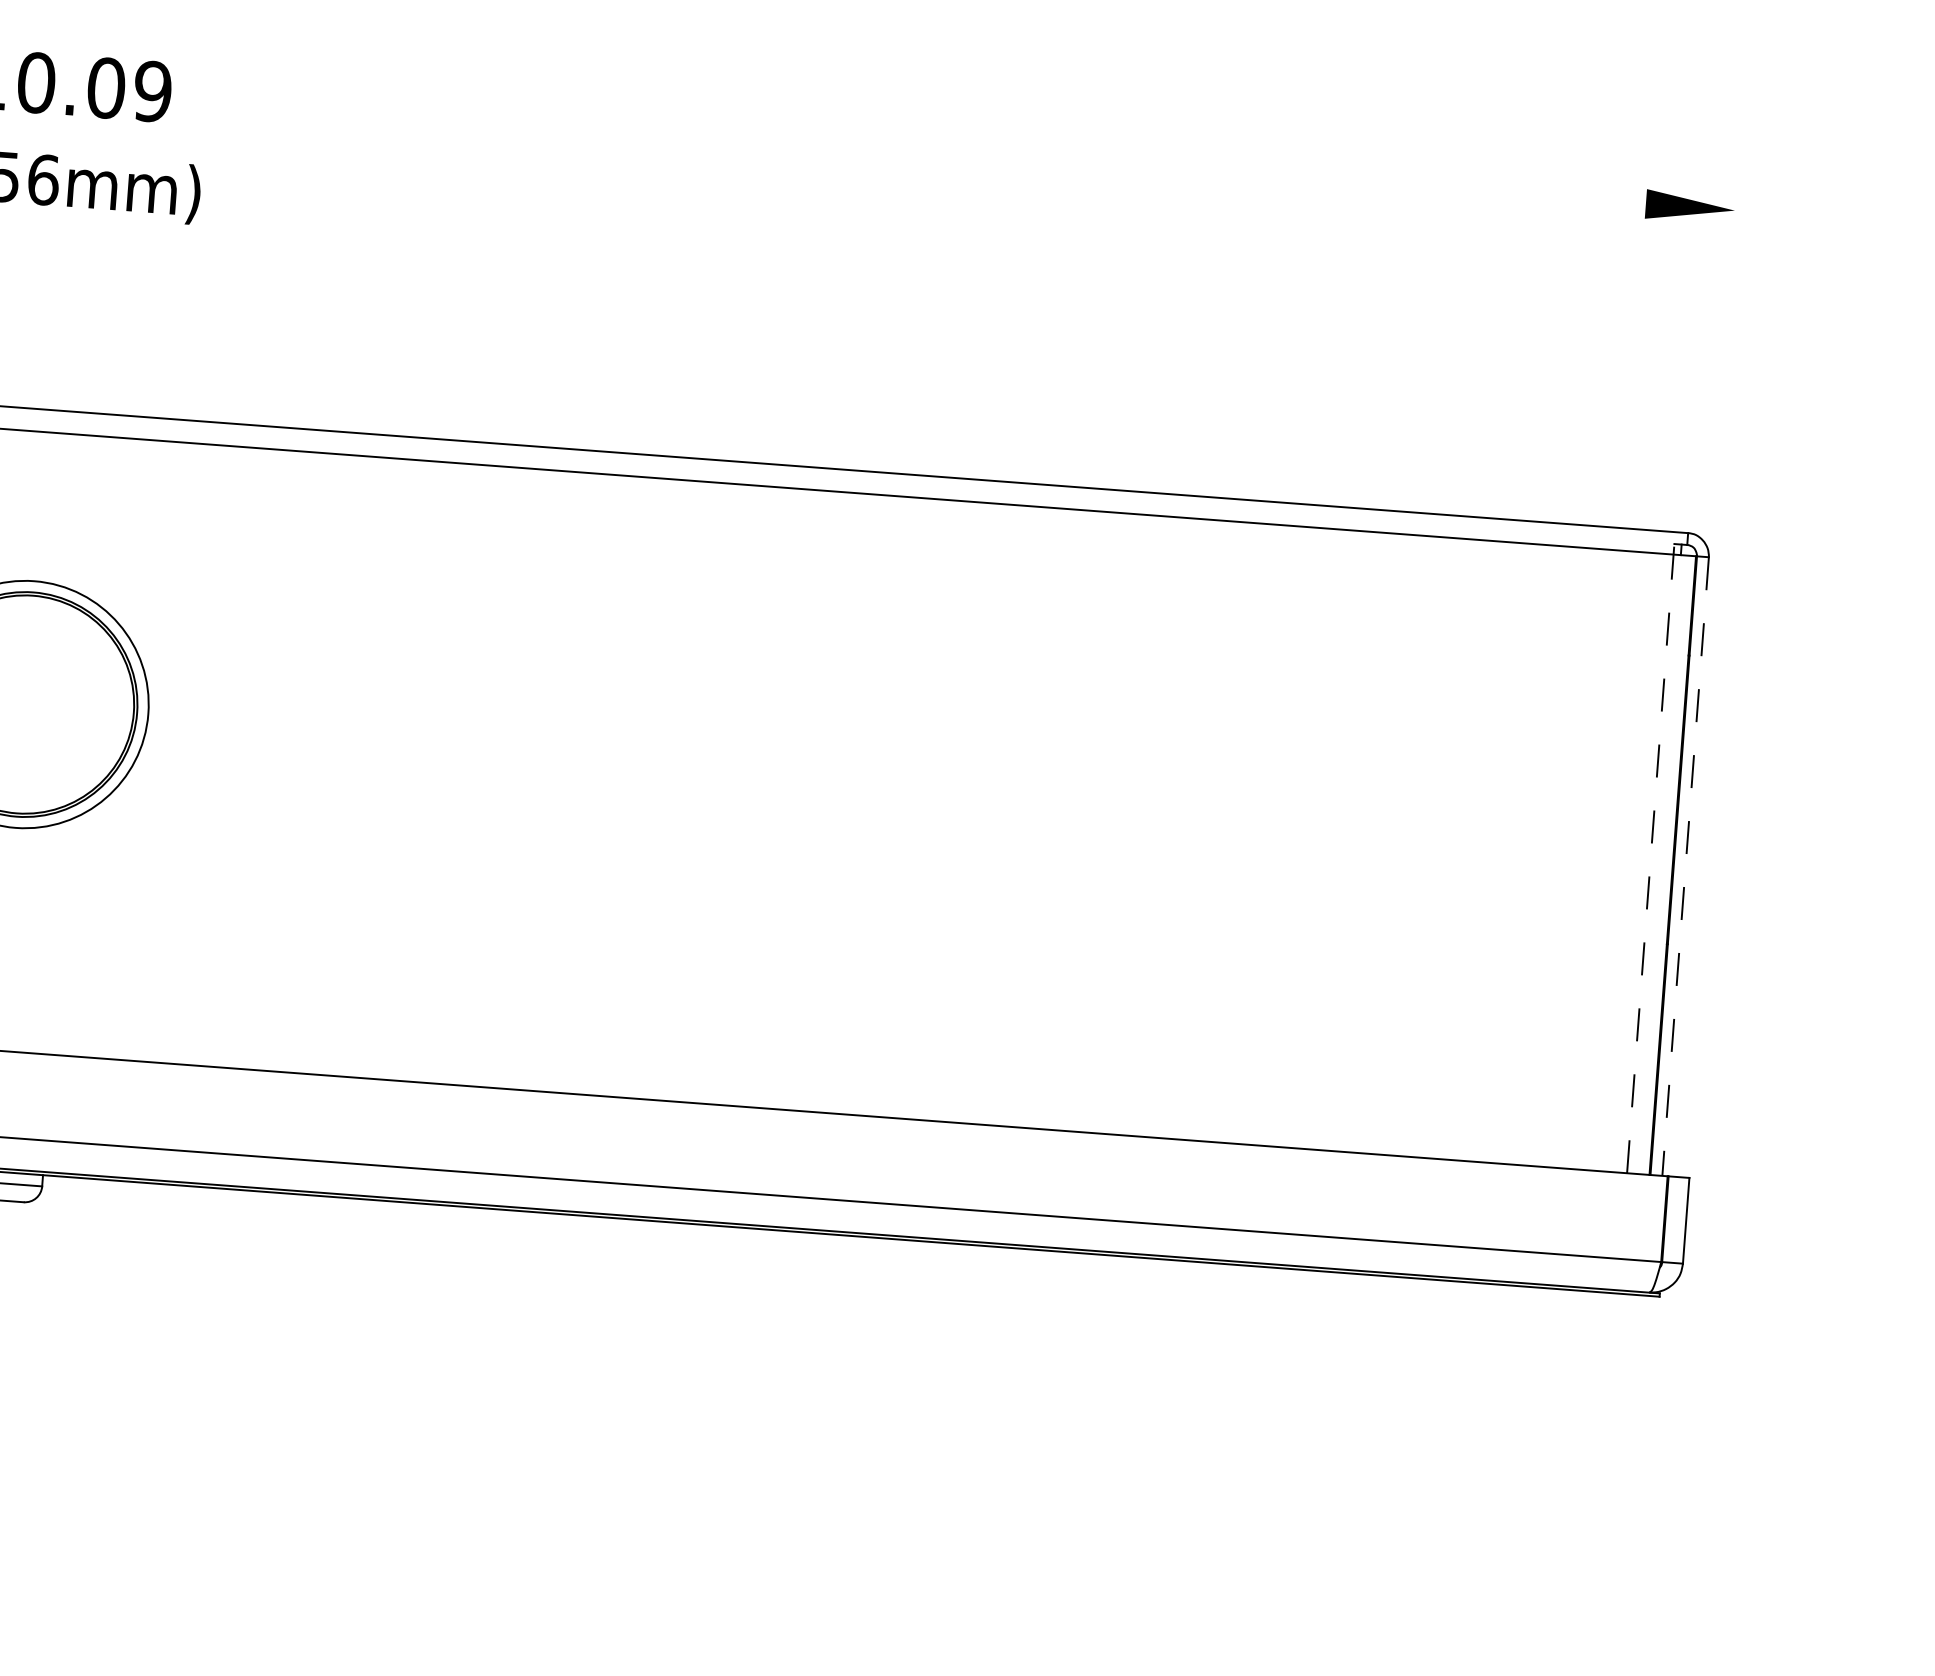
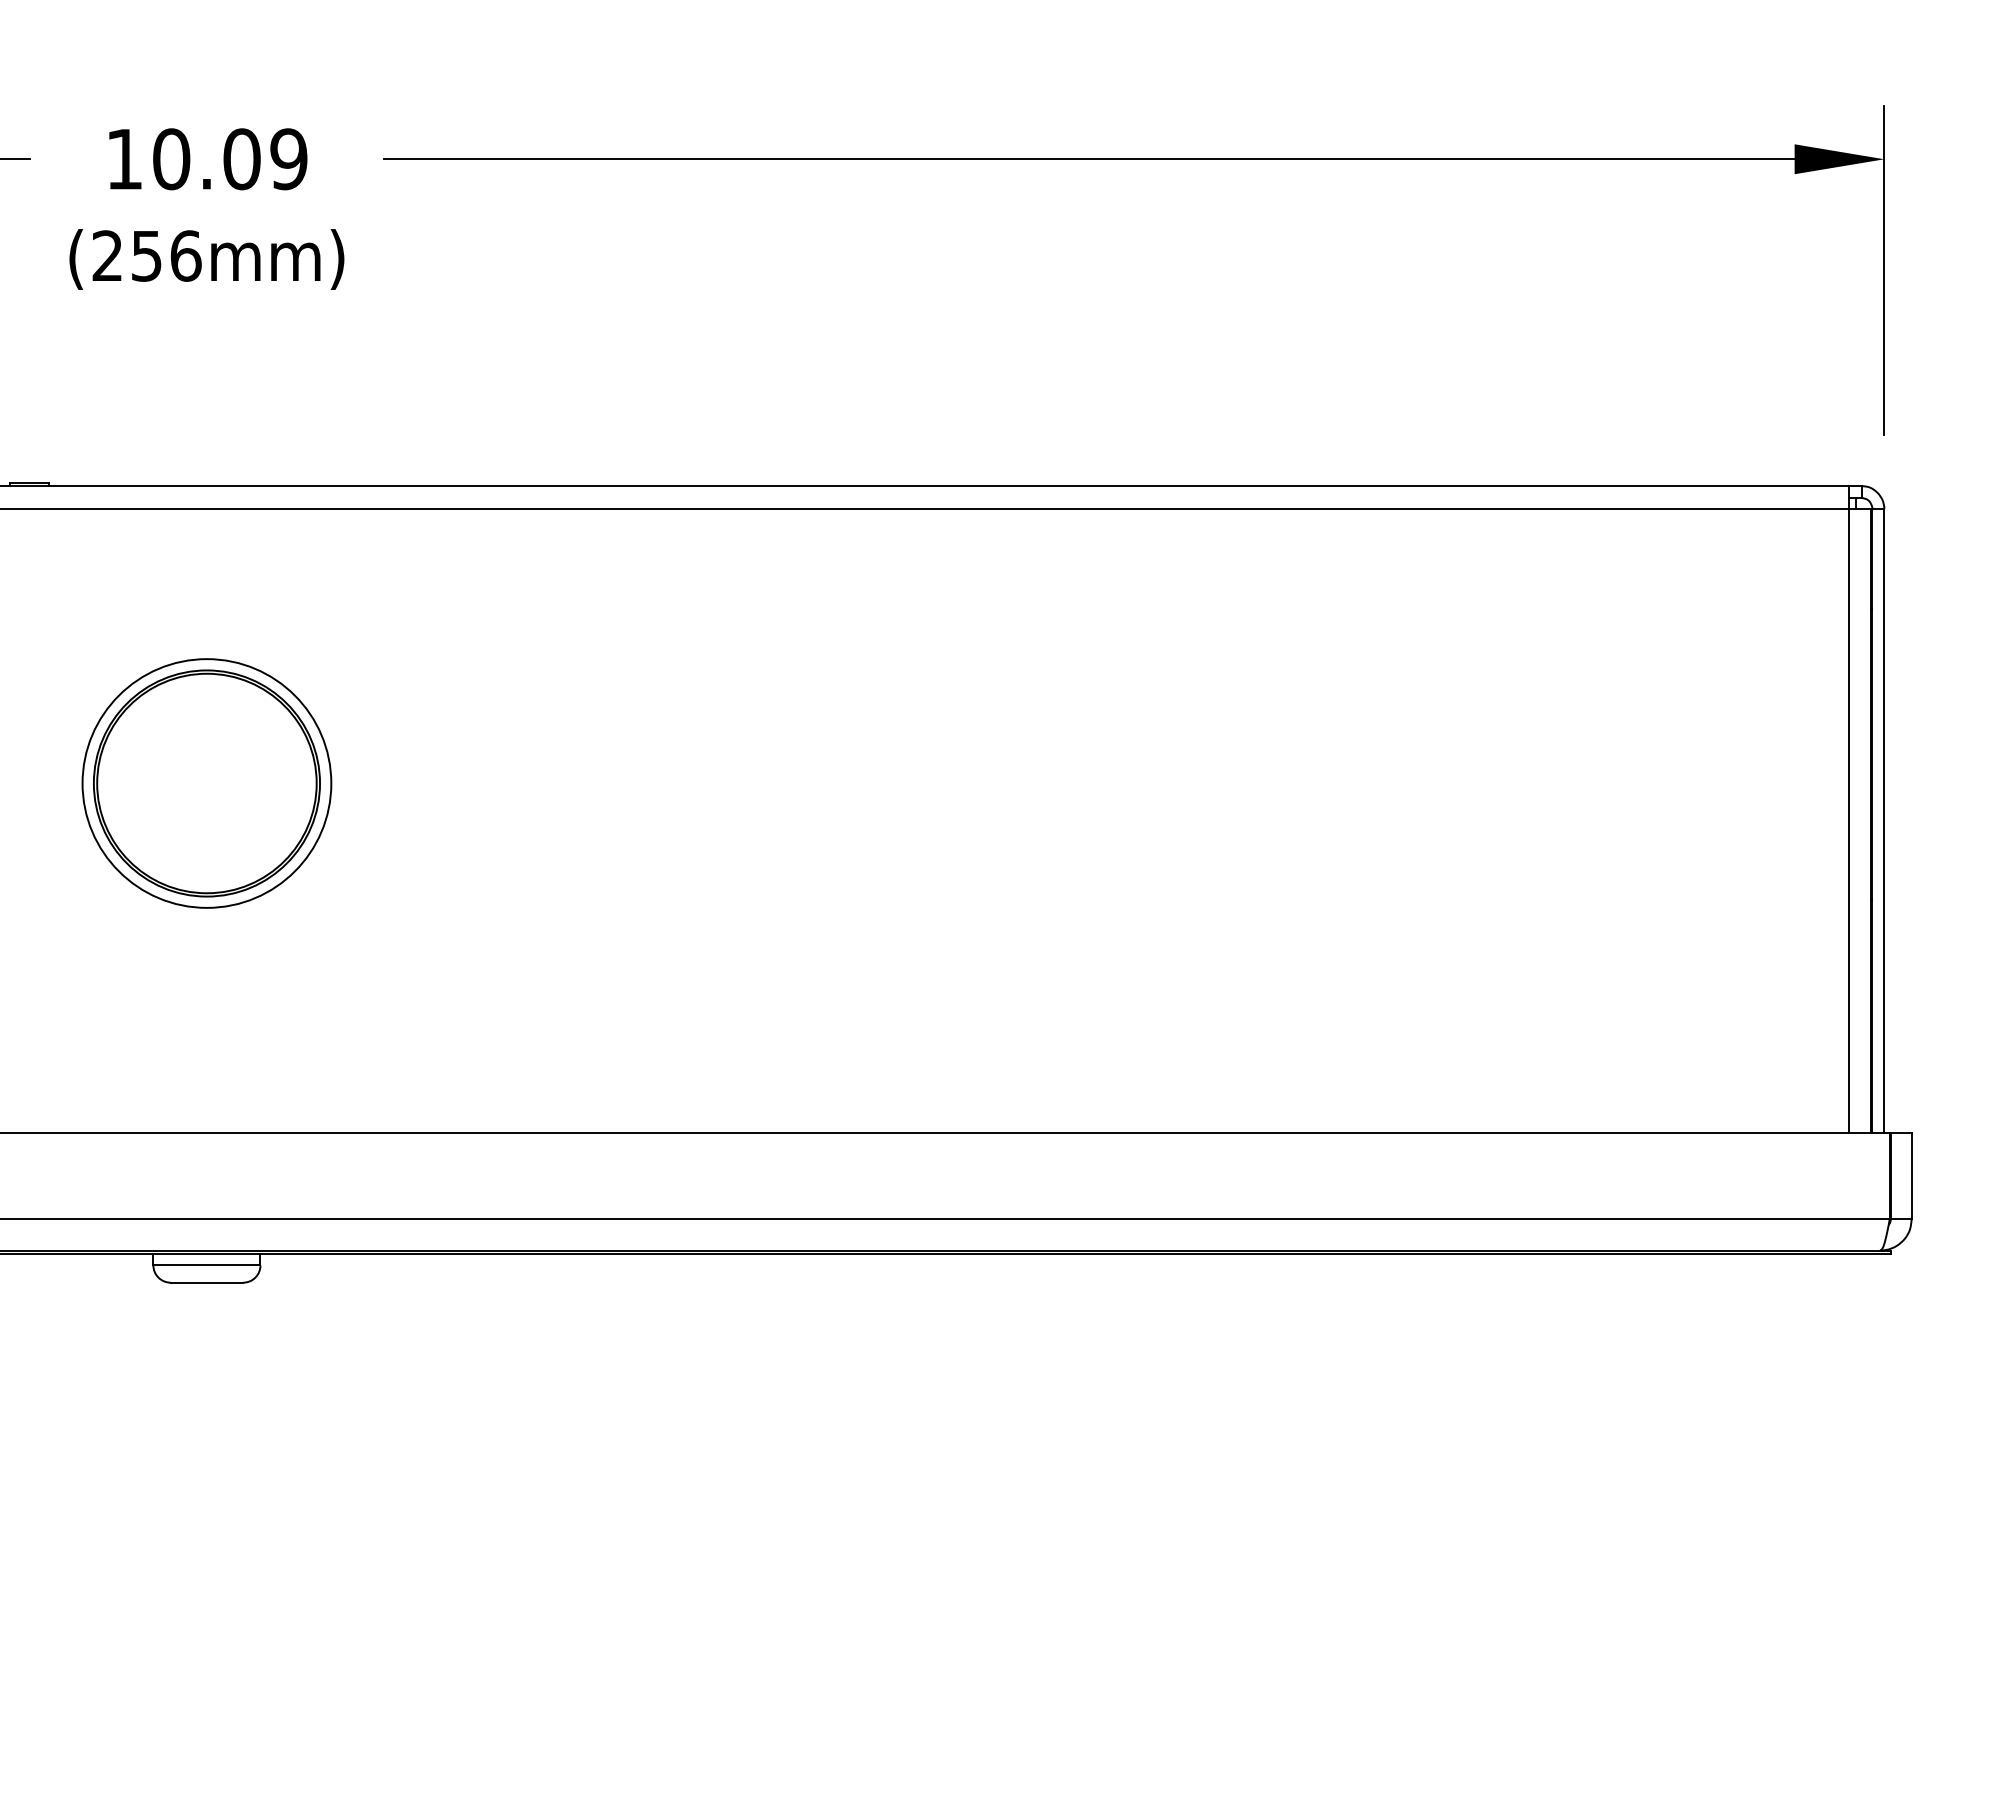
line: (978, 153) -> (1121, 159), added
line: (1726, 320) -> (1884, 270), added
line: (1650, 851) -> (1848, 808), dashed -> solid
line: (1685, 866) -> (1884, 820), dashed -> solid

